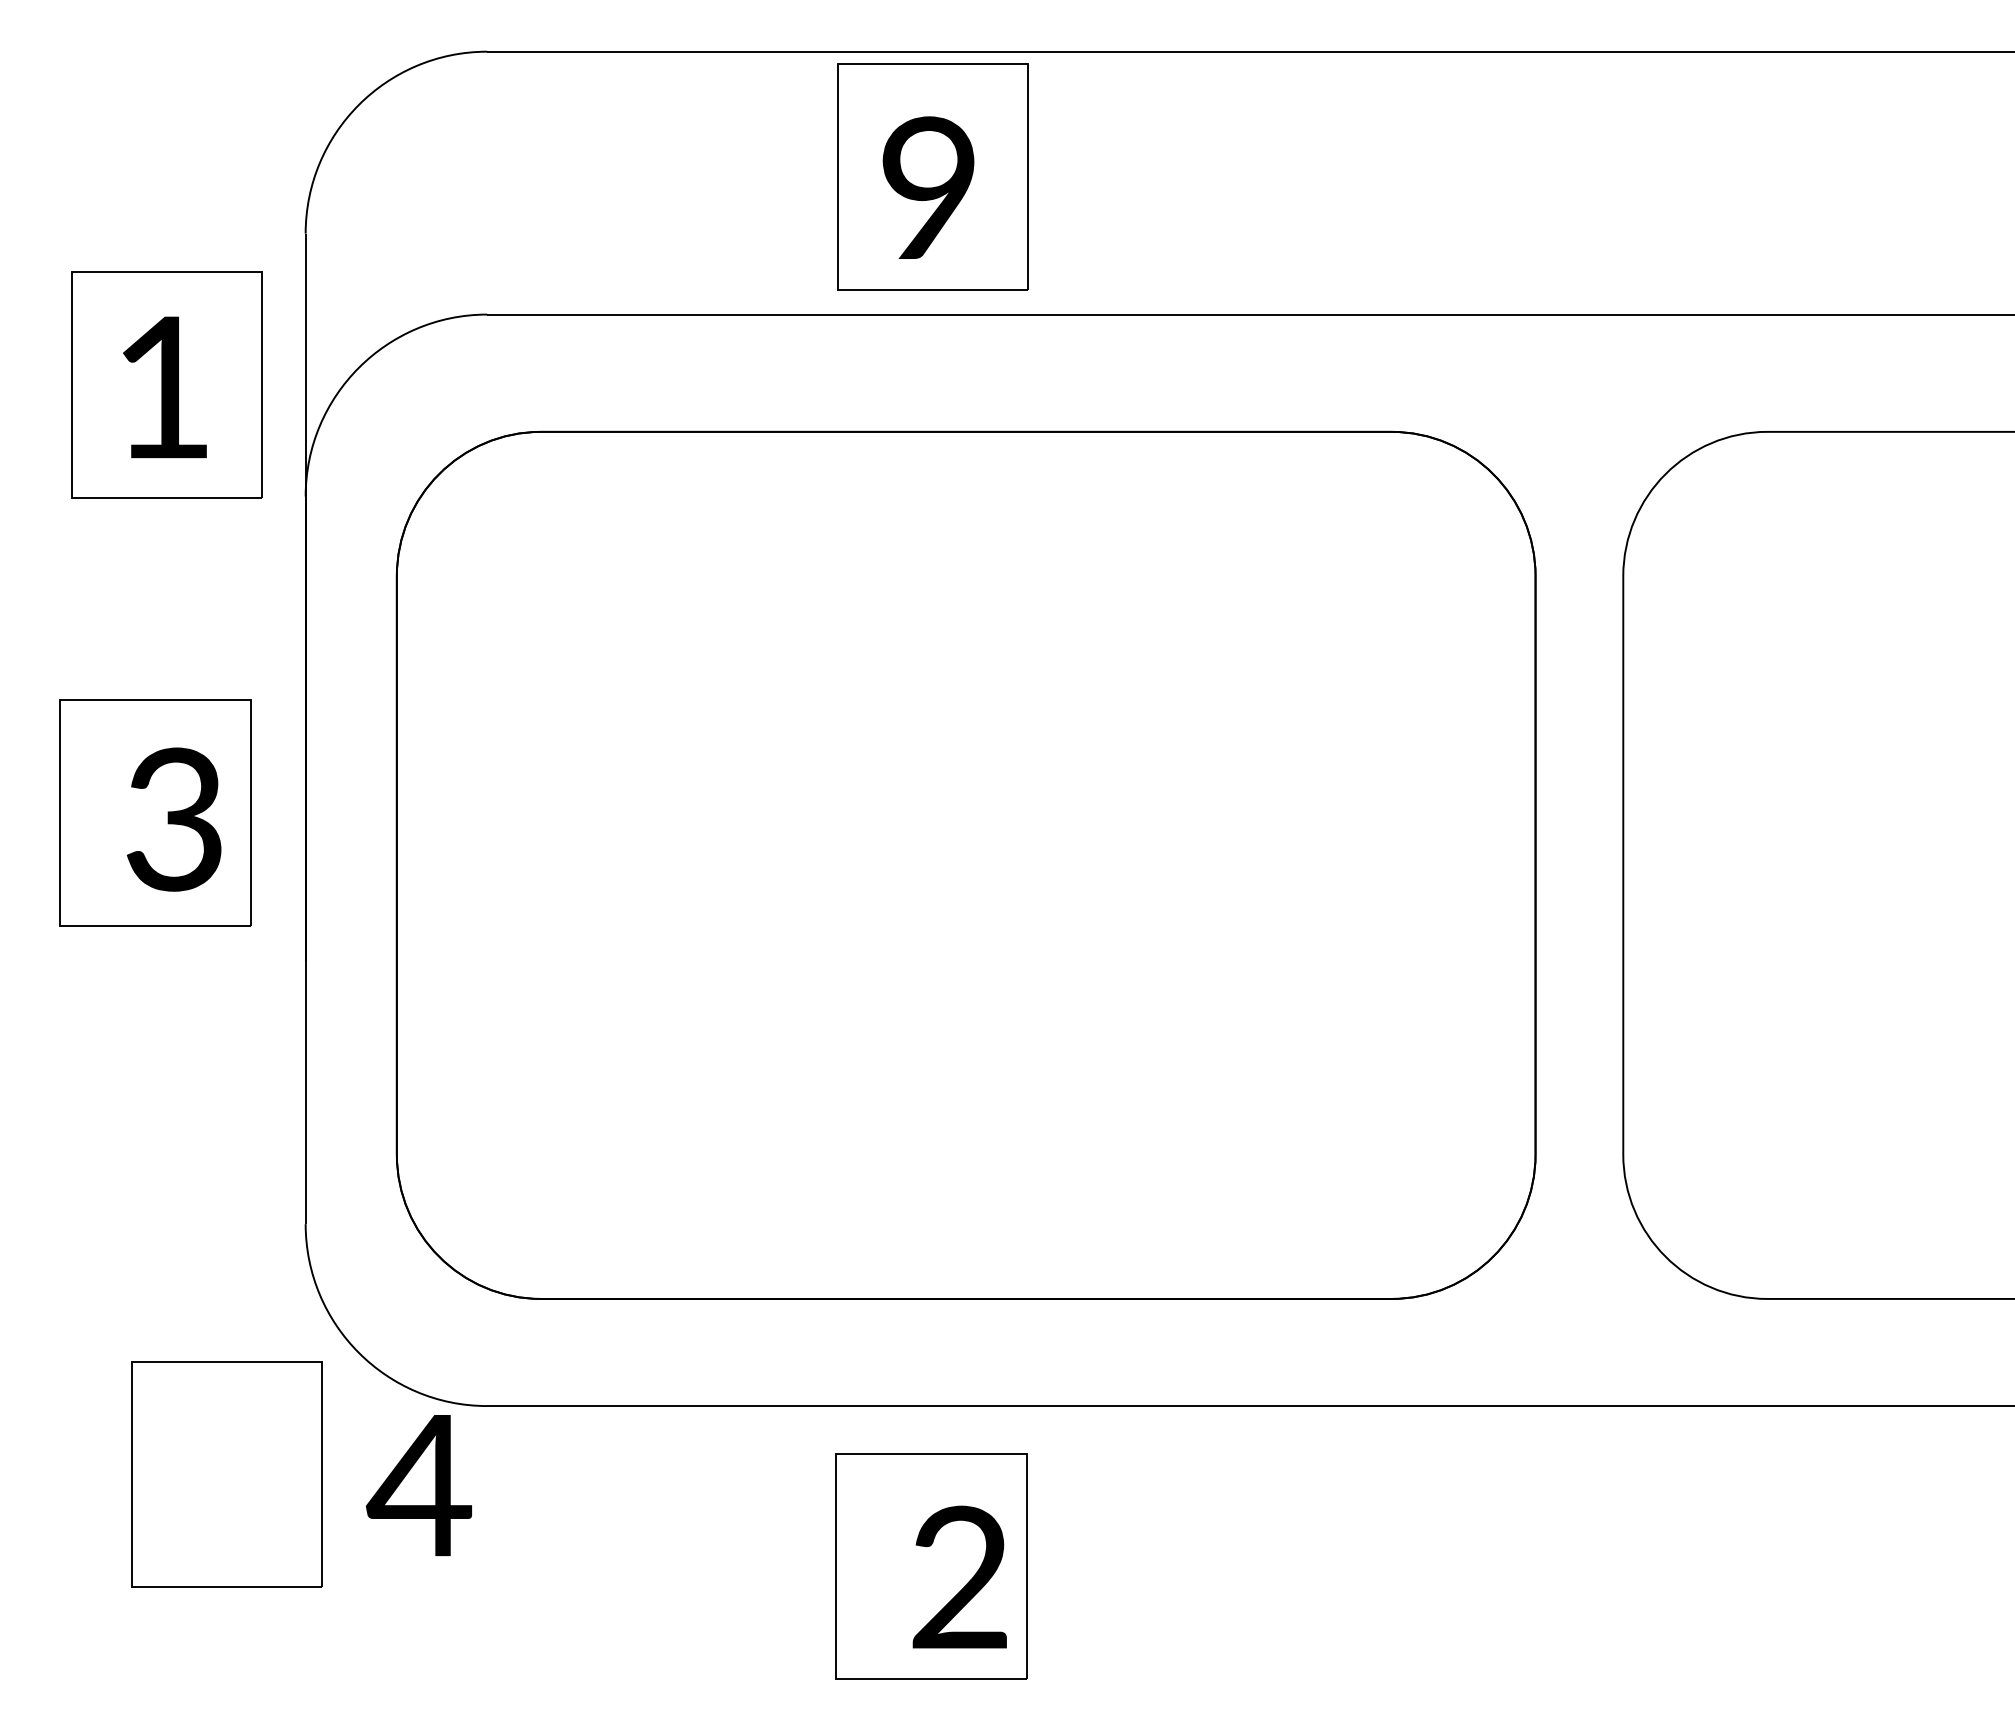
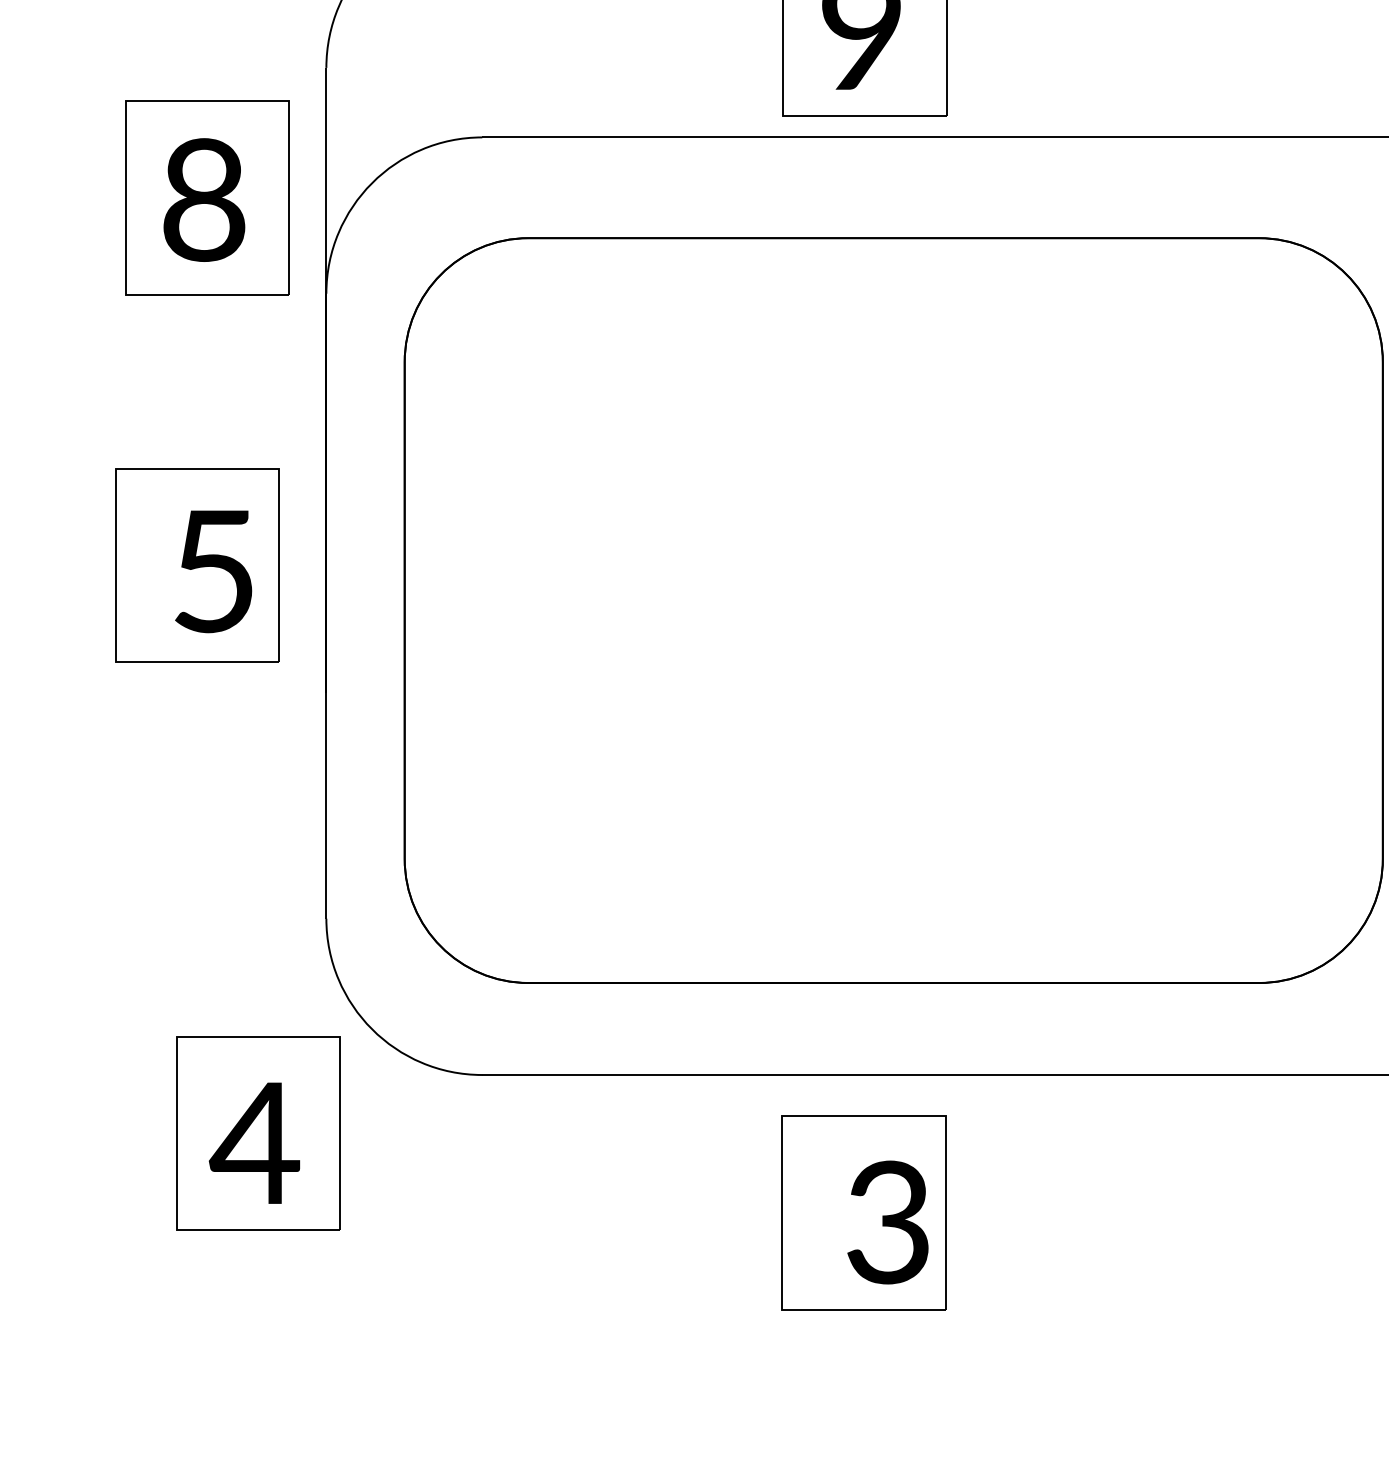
text: (163, 387) -> (204, 200), 1 -> 8
text: (173, 819) -> (212, 571), 3 -> 5
text: (418, 1485) -> (254, 1143), moved
text: (959, 1577) -> (888, 1222), 2 -> 3

